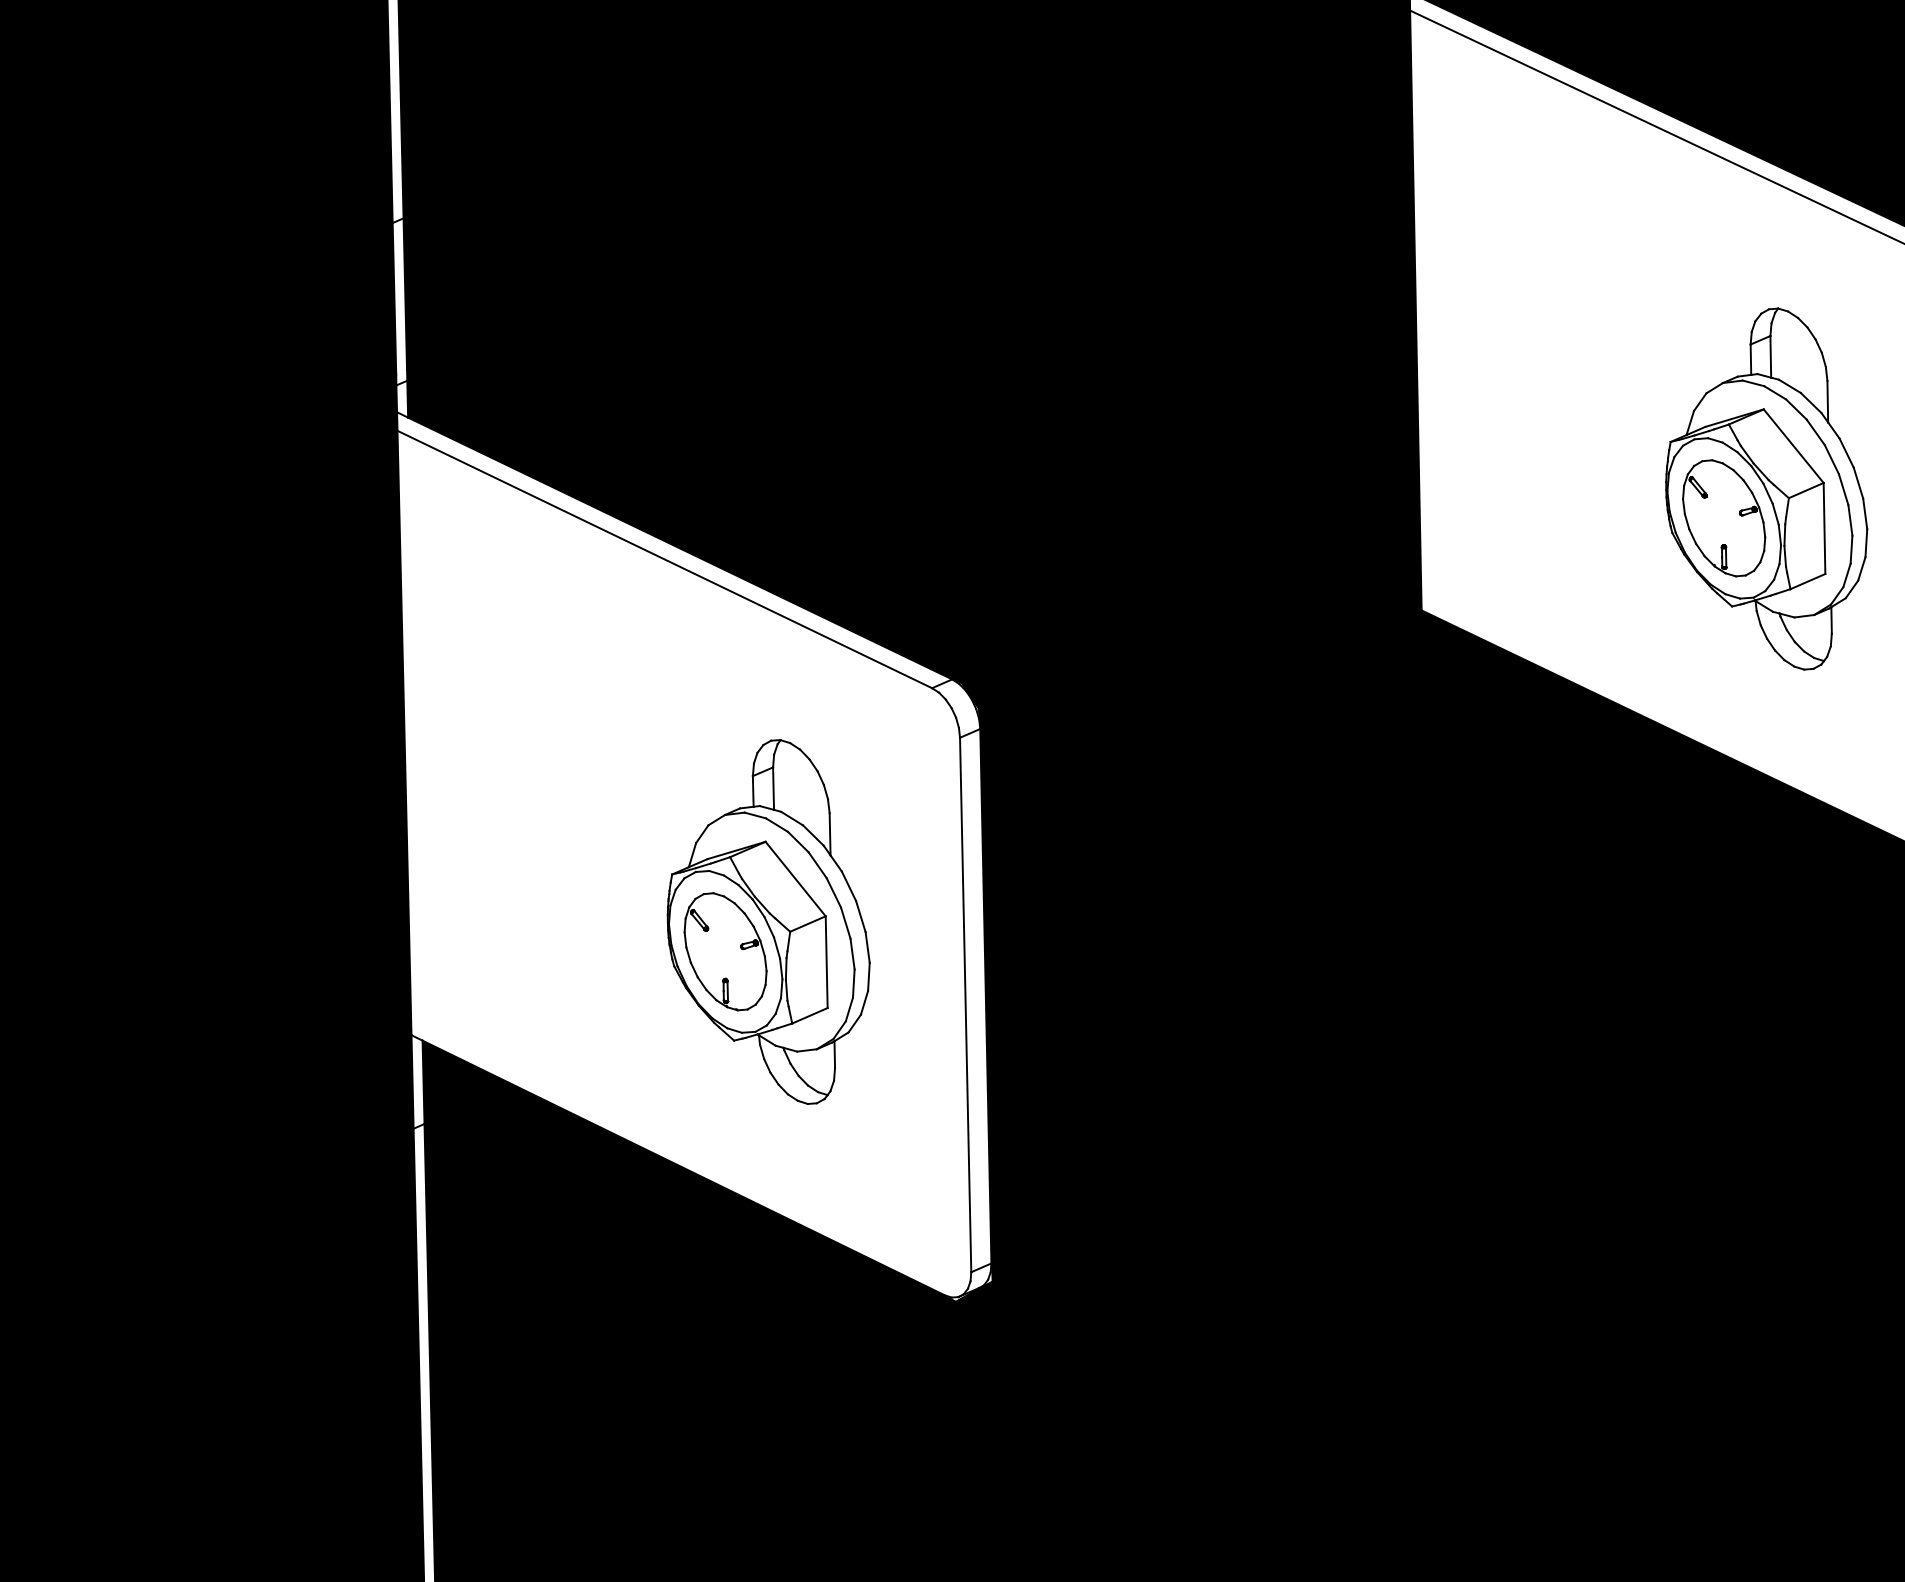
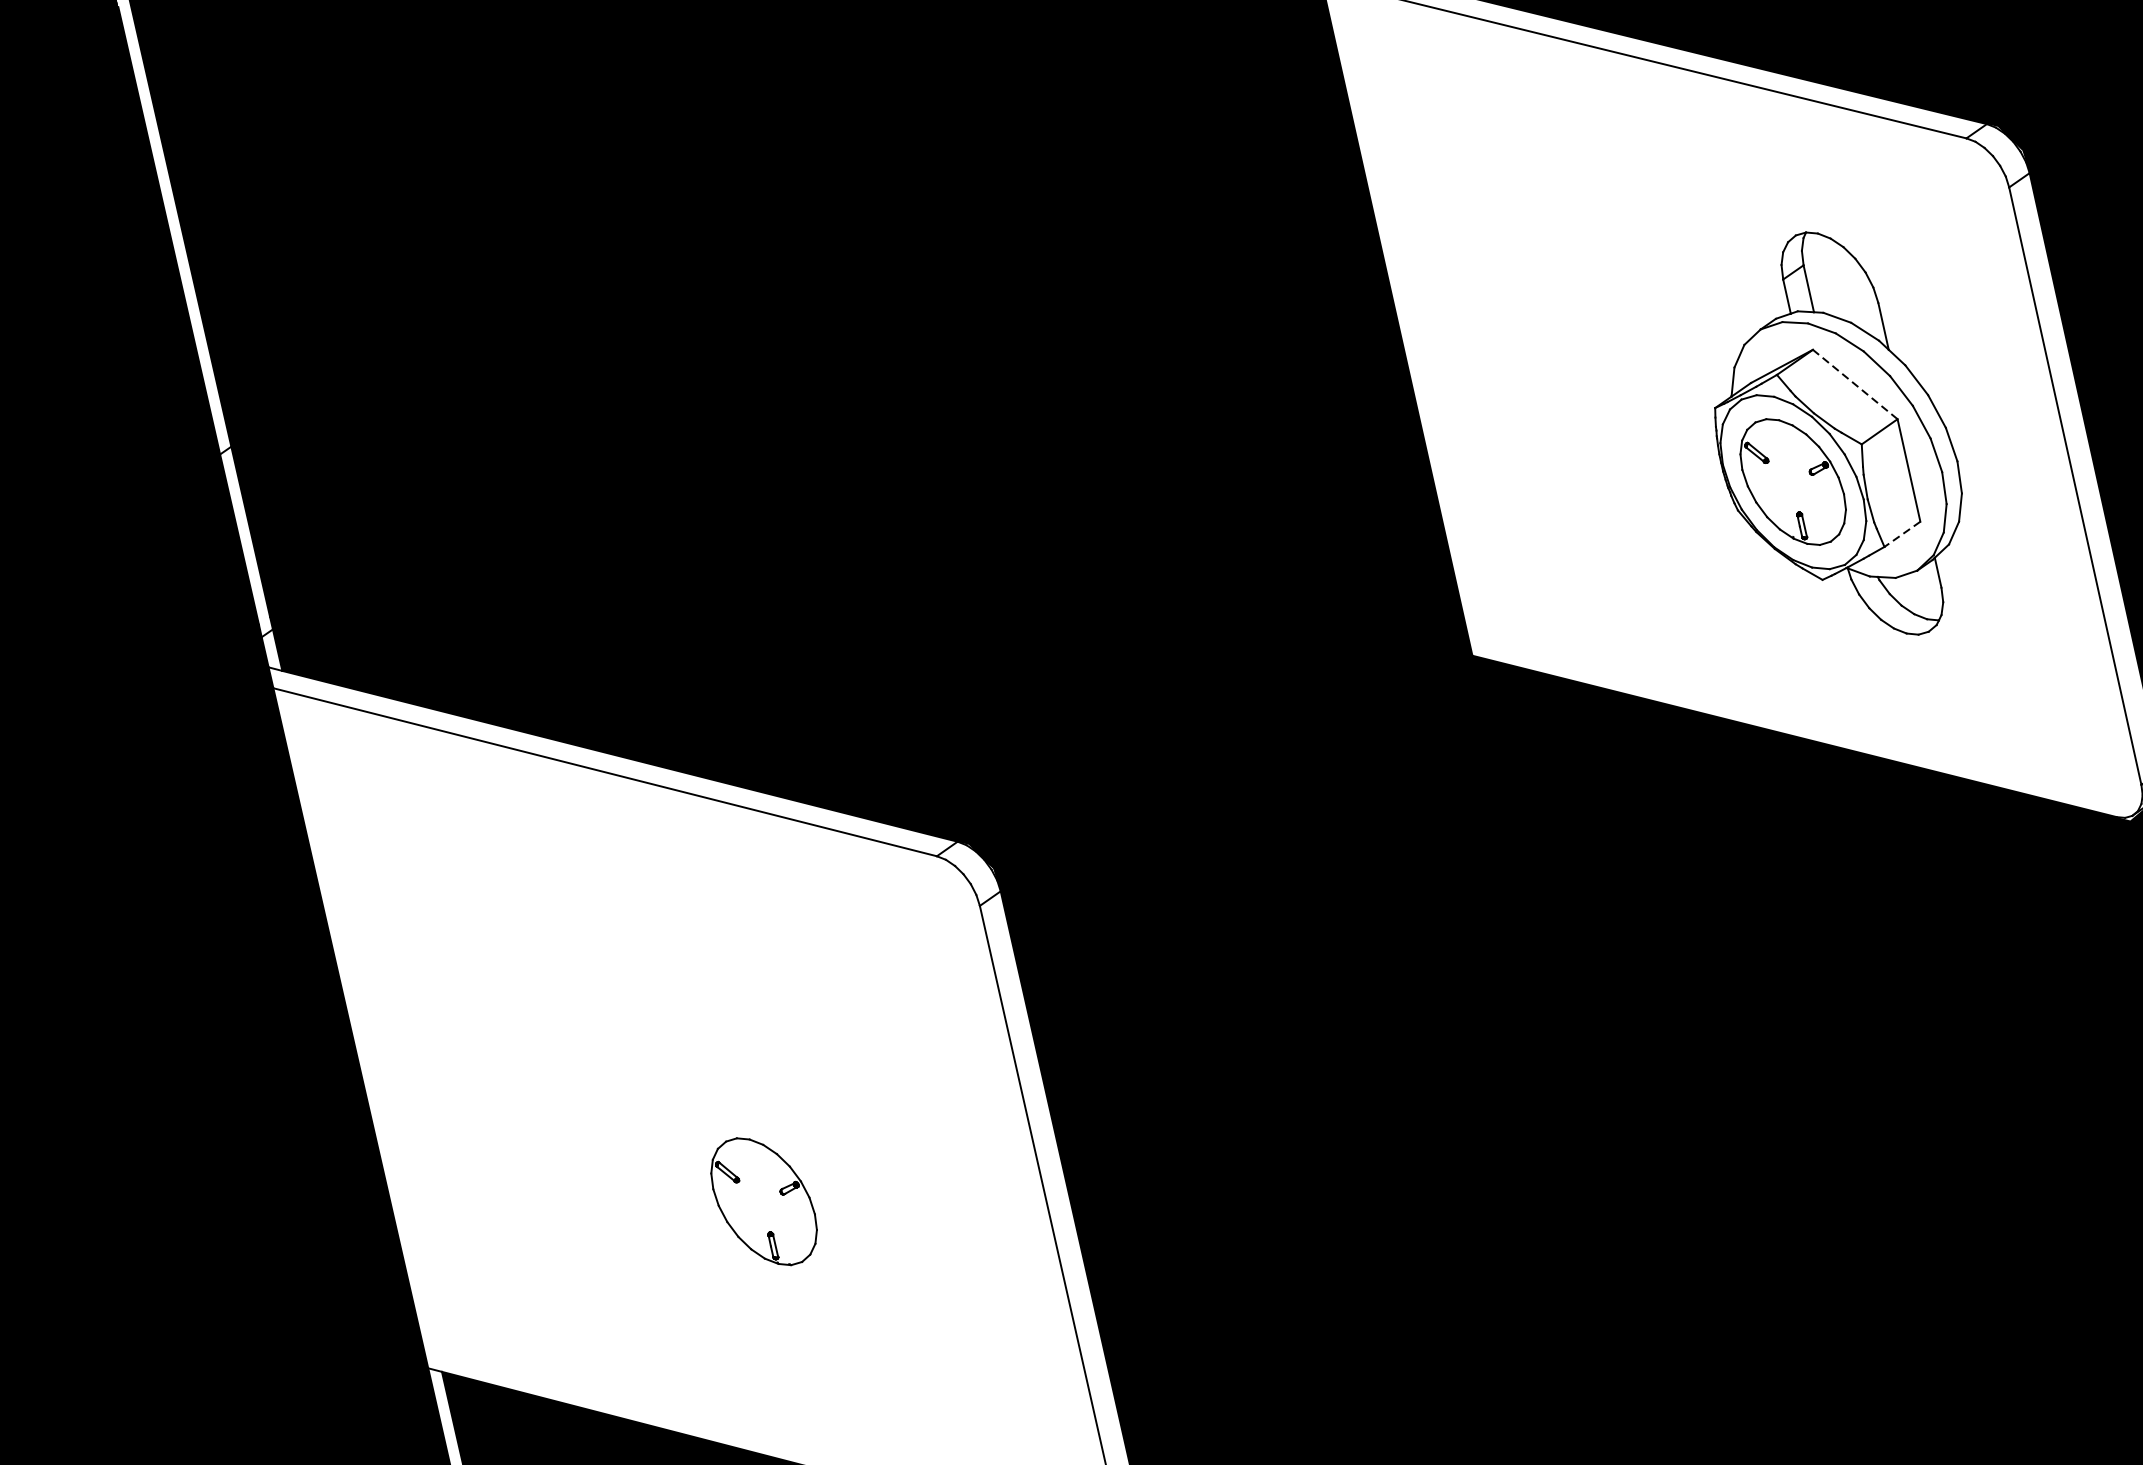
line: (1793, 445) -> (1854, 383), solid -> dashed
line: (1807, 581) -> (1901, 534), solid -> dashed
part: (768, 921) -> (805, 1157), removed

